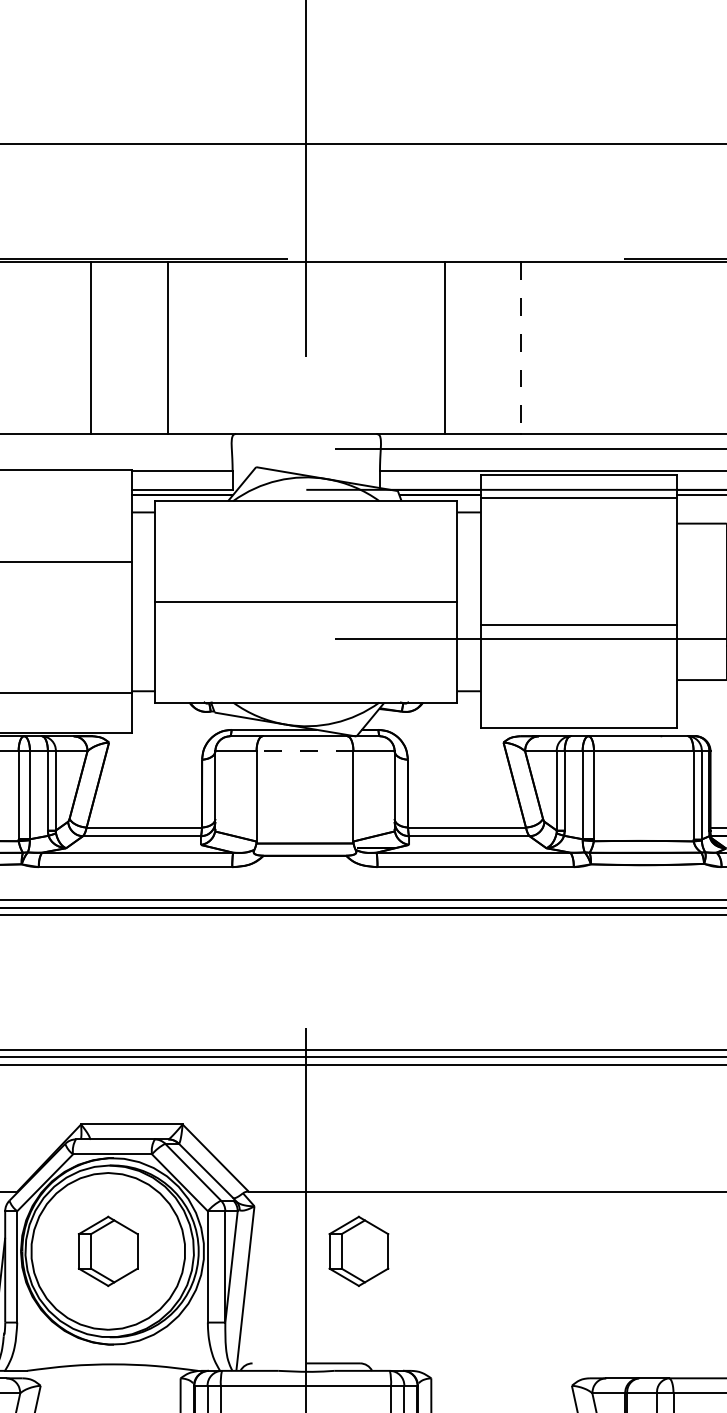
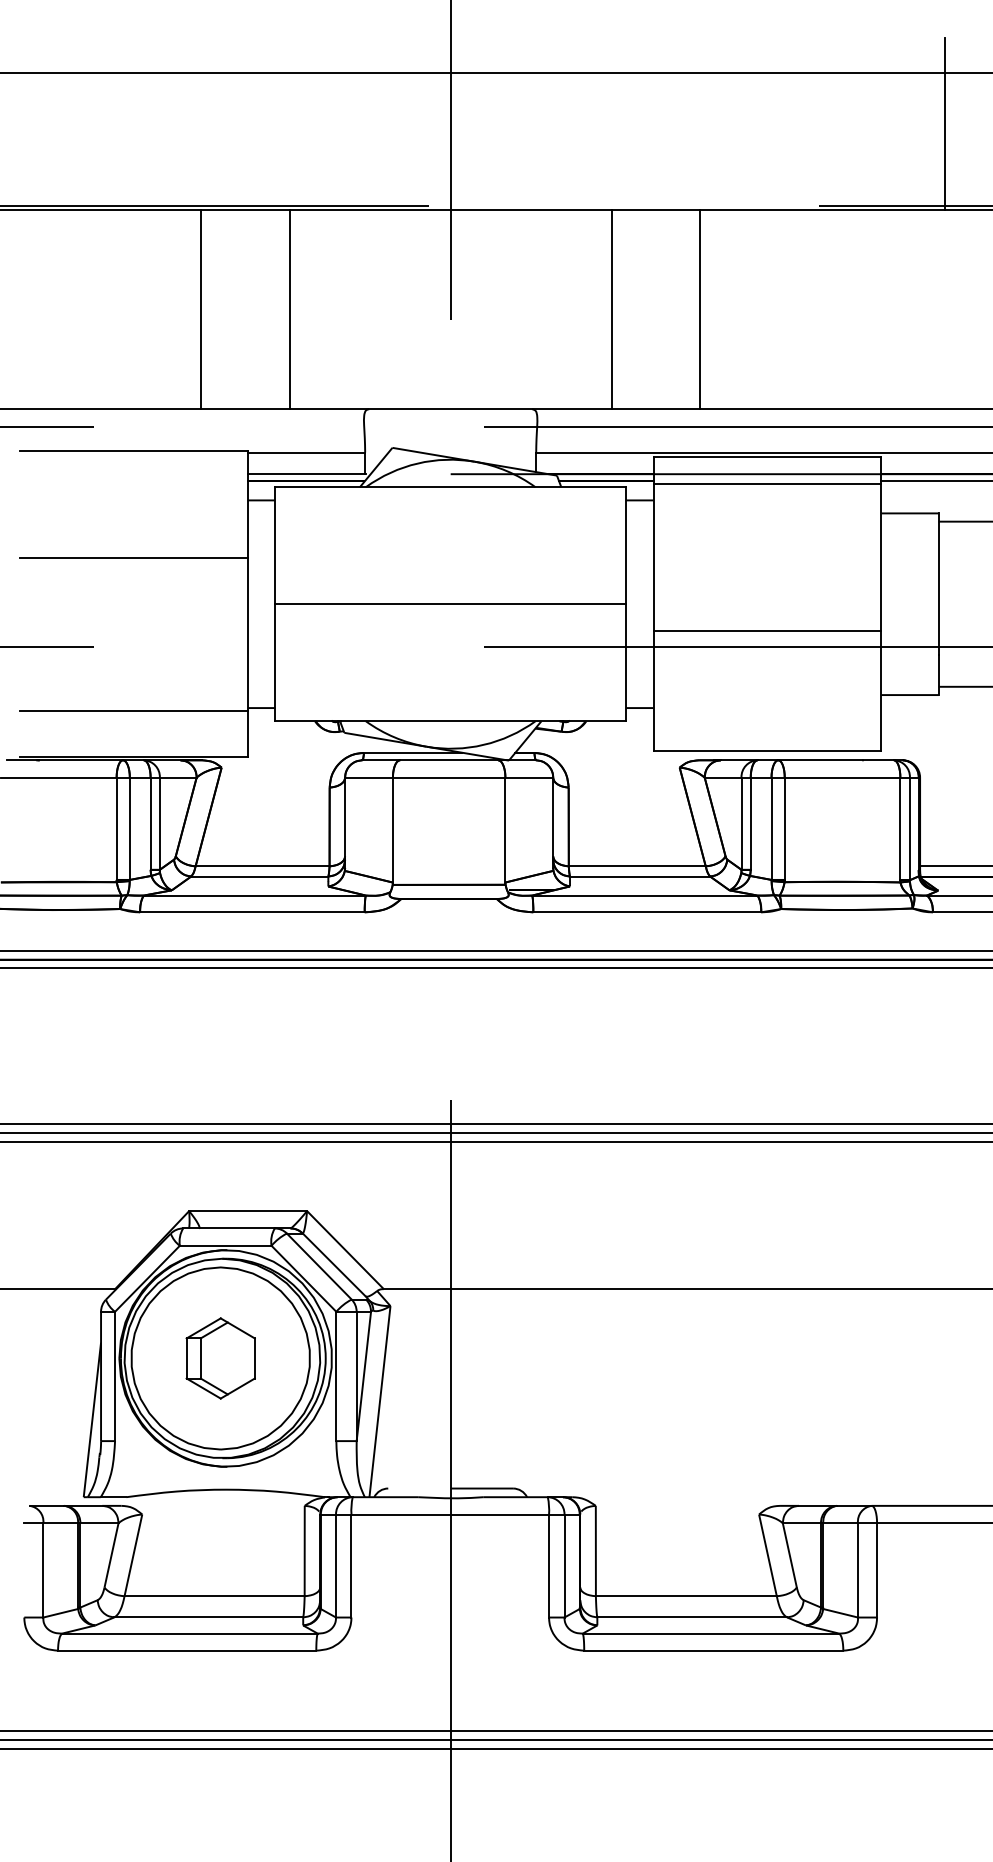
line: (521, 348) -> (700, 309), dashed -> solid
line: (304, 751) -> (448, 777), dashed -> solid
part: (358, 1251) -> (511, 1358), removed

